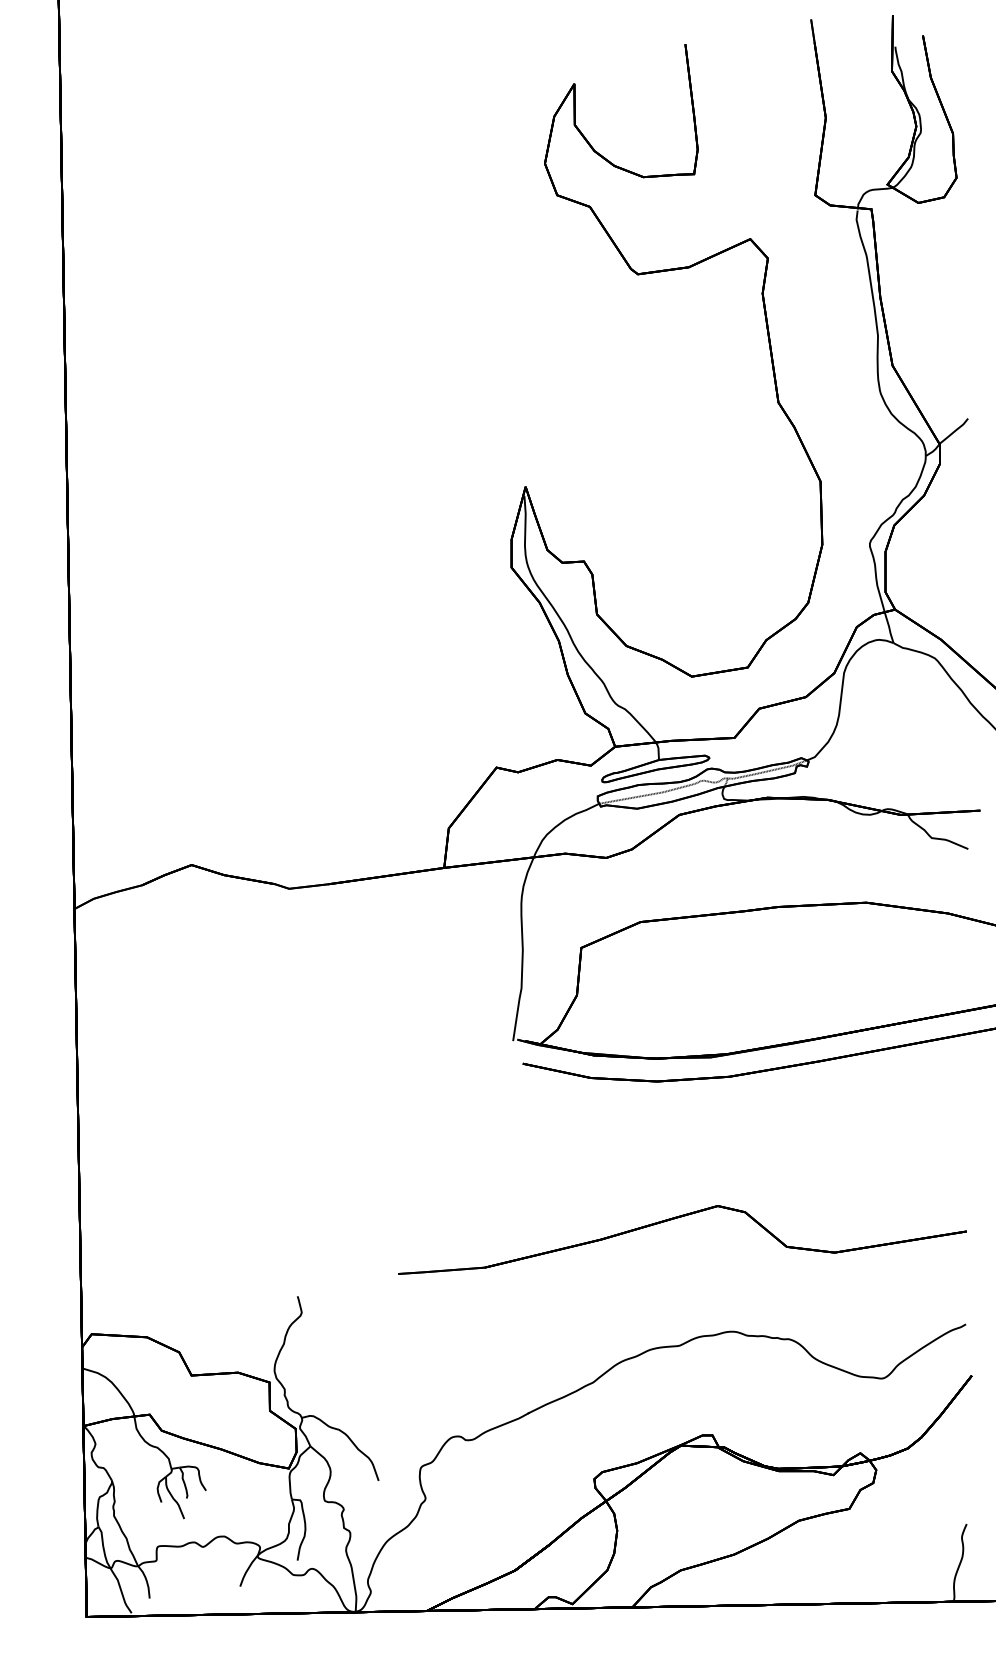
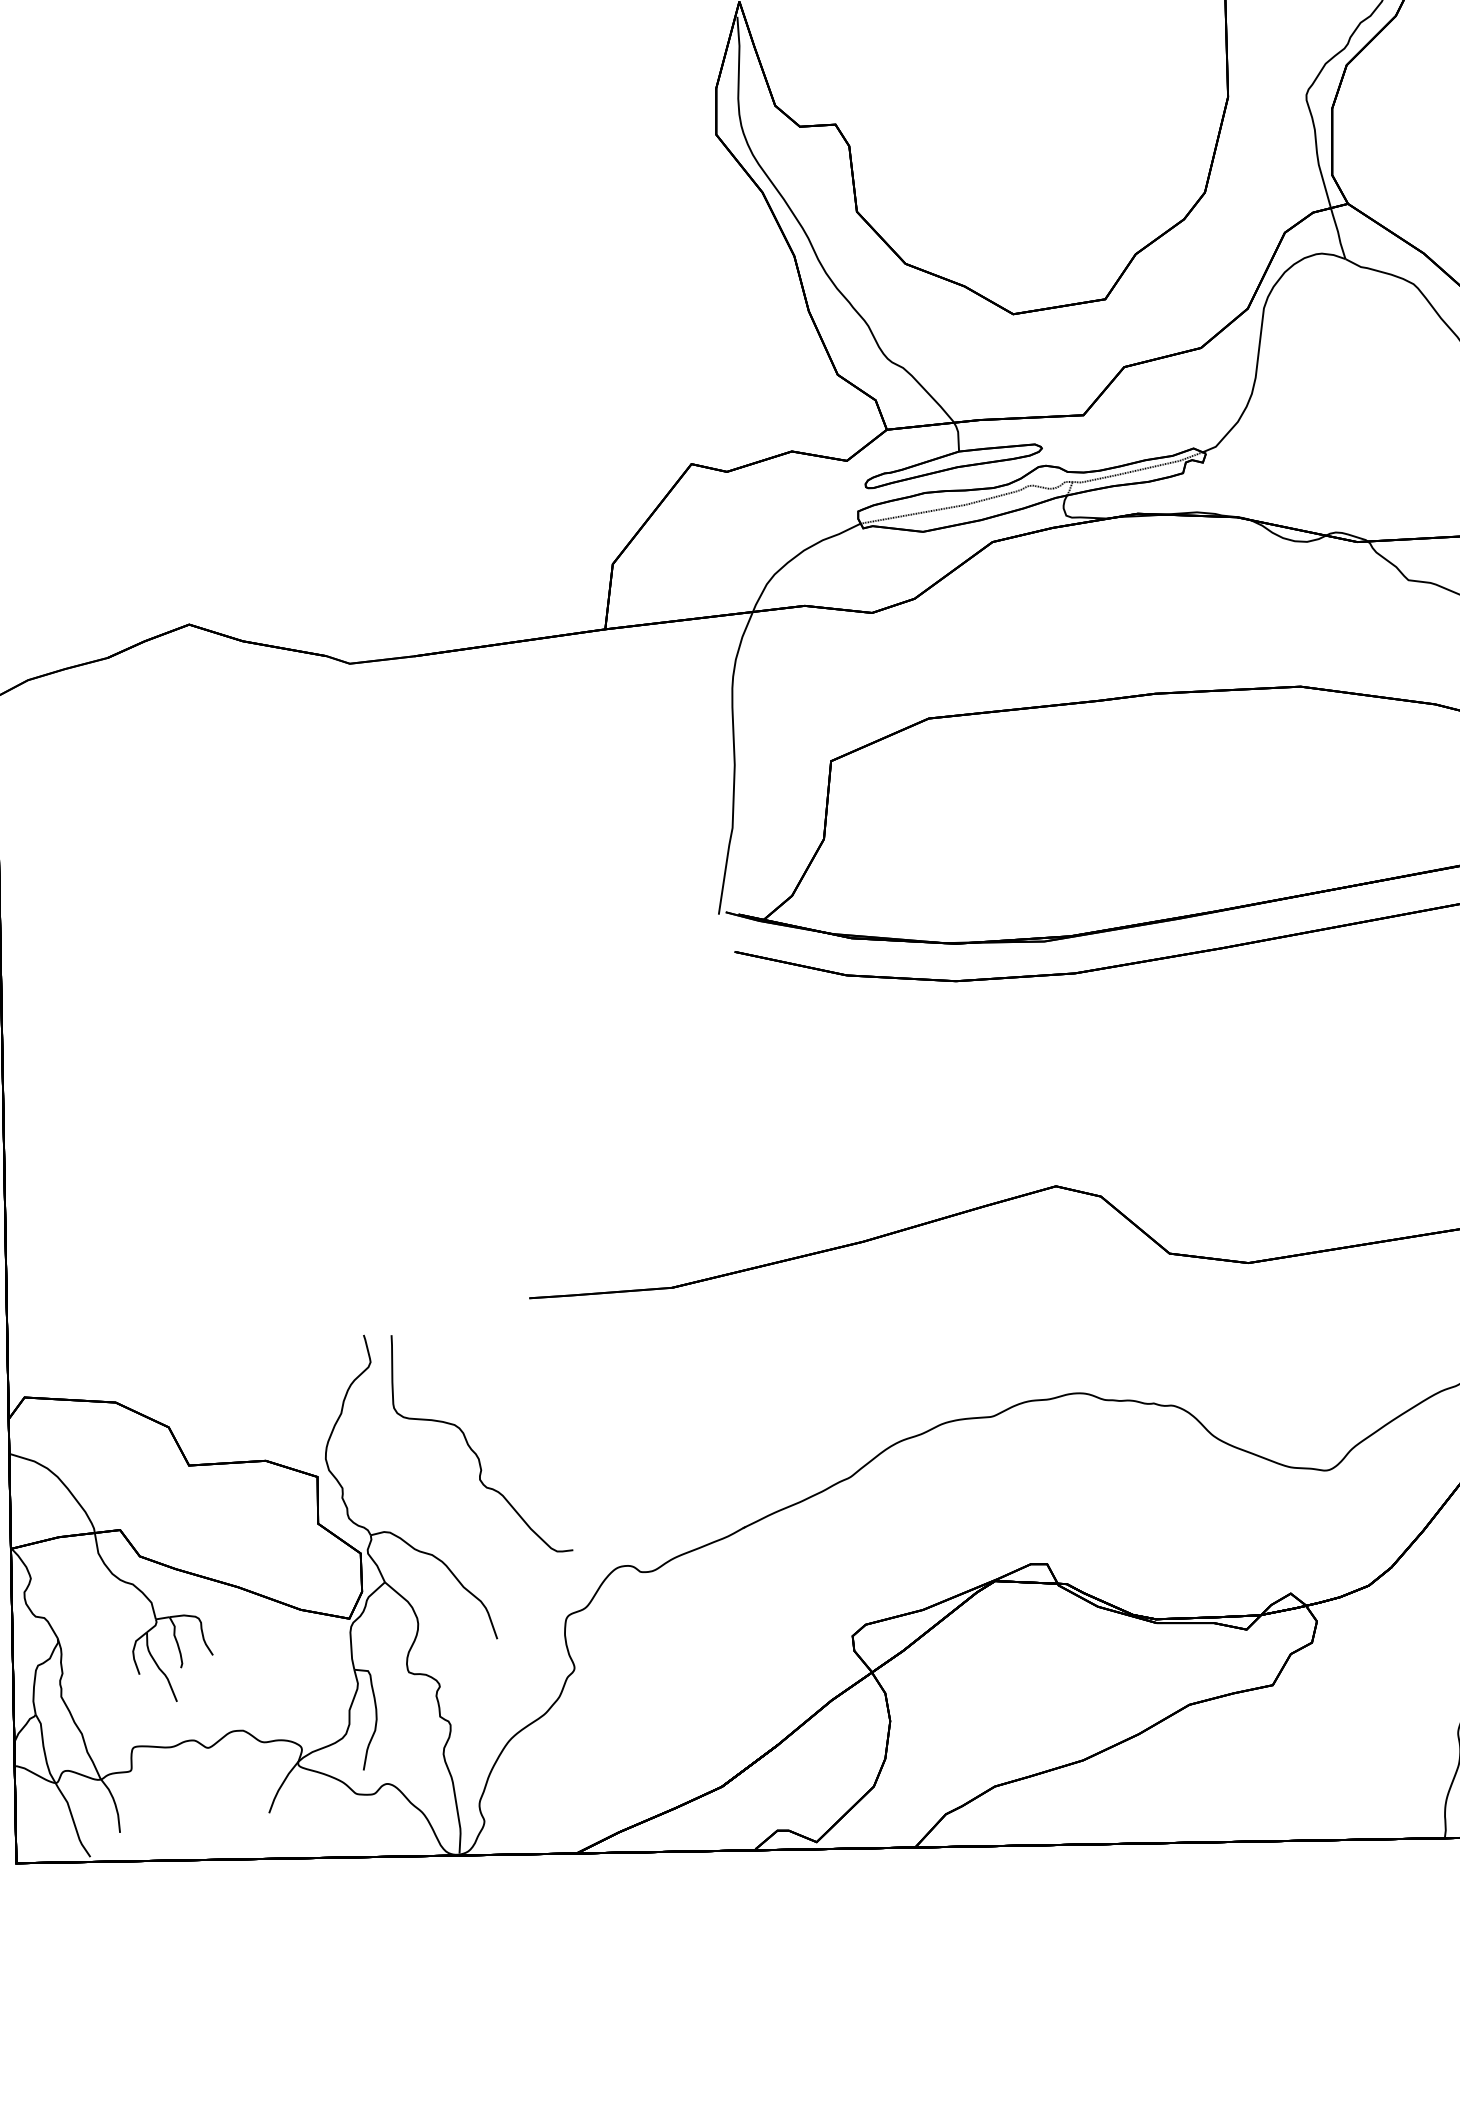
curve: (364, 1365) -> (473, 1449), added

